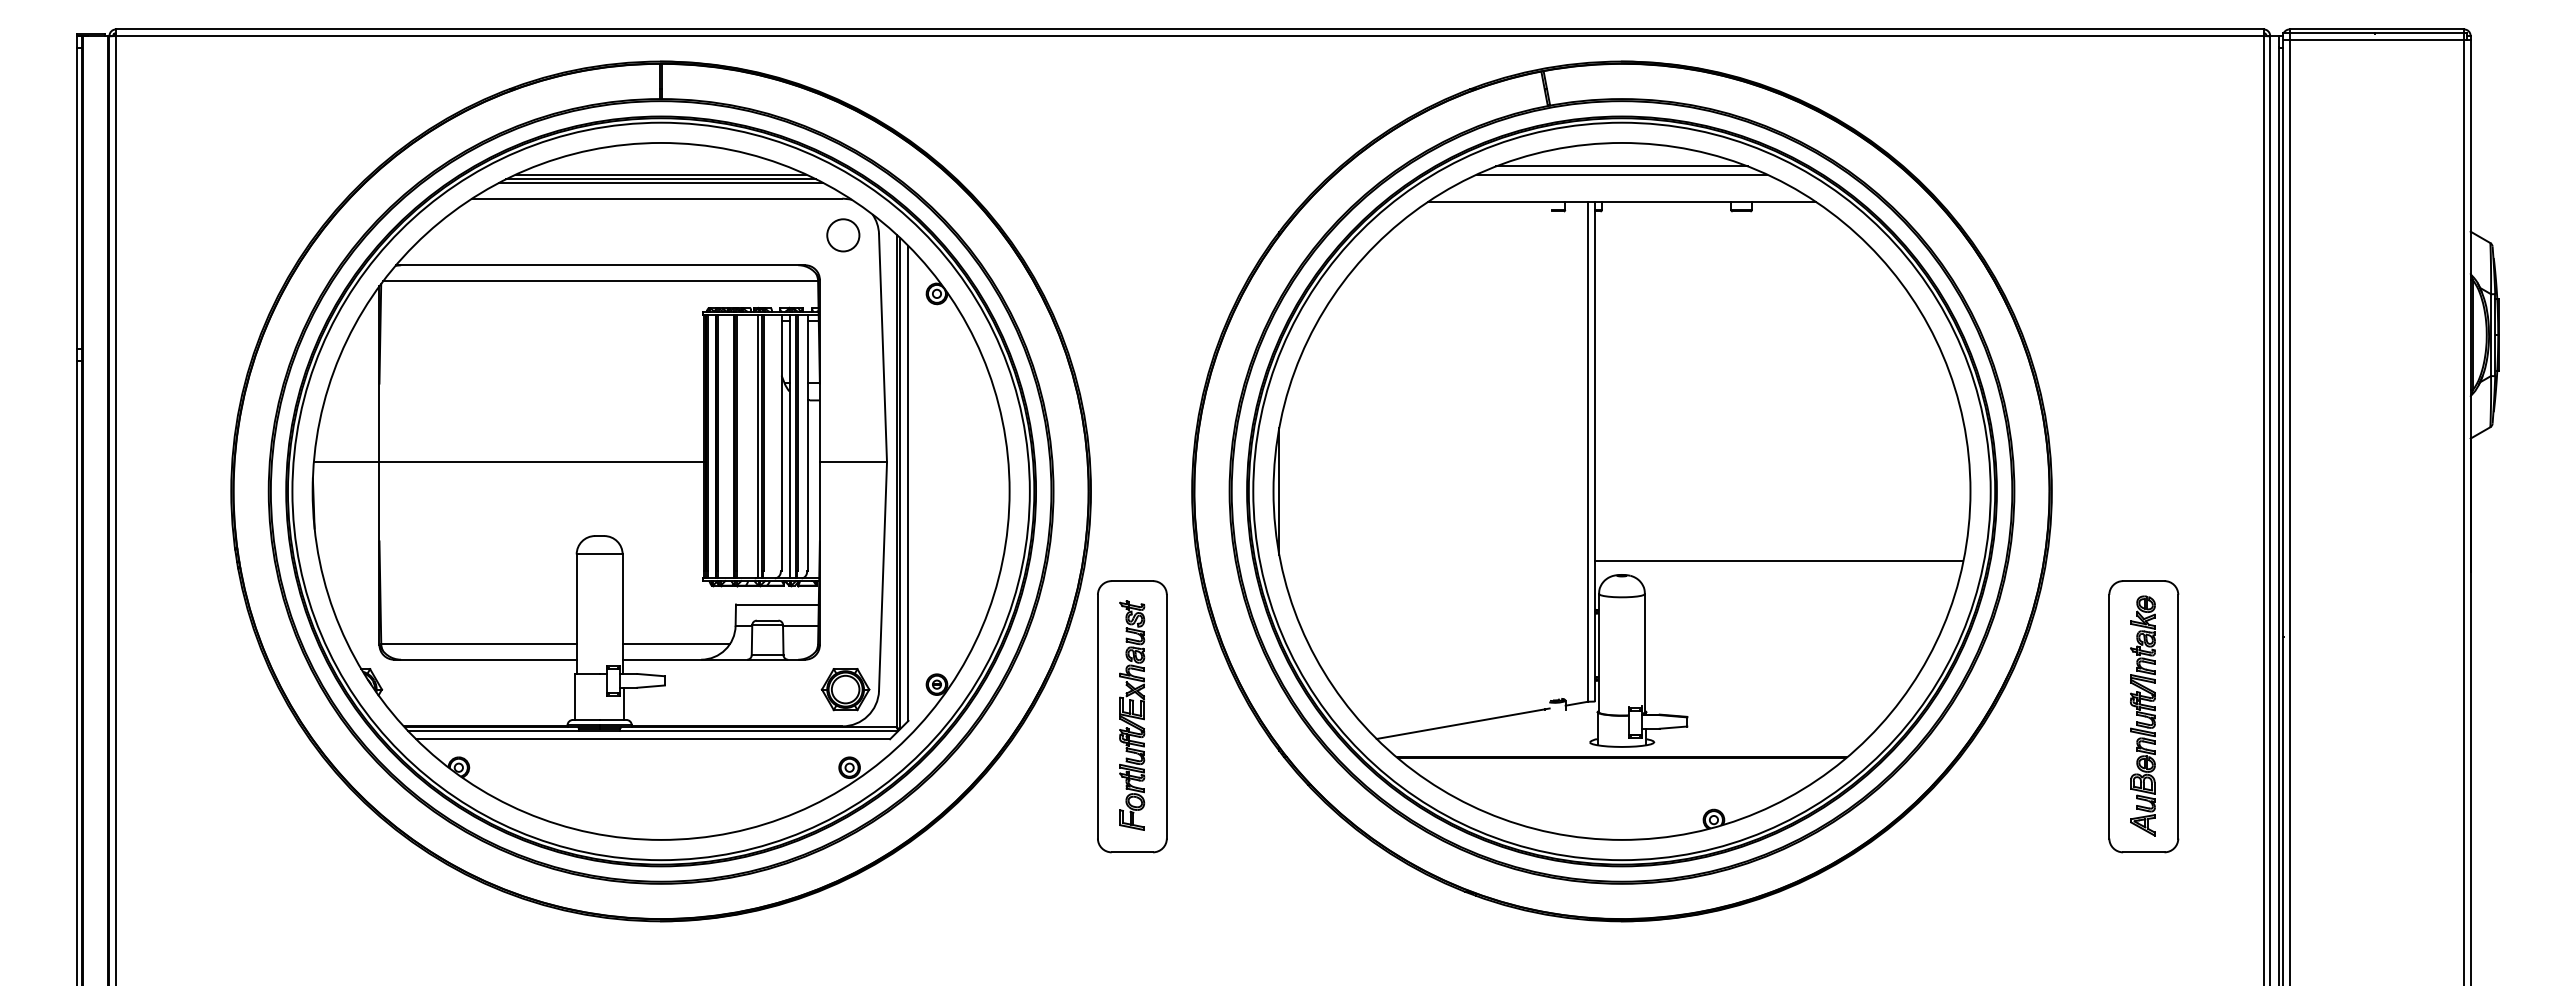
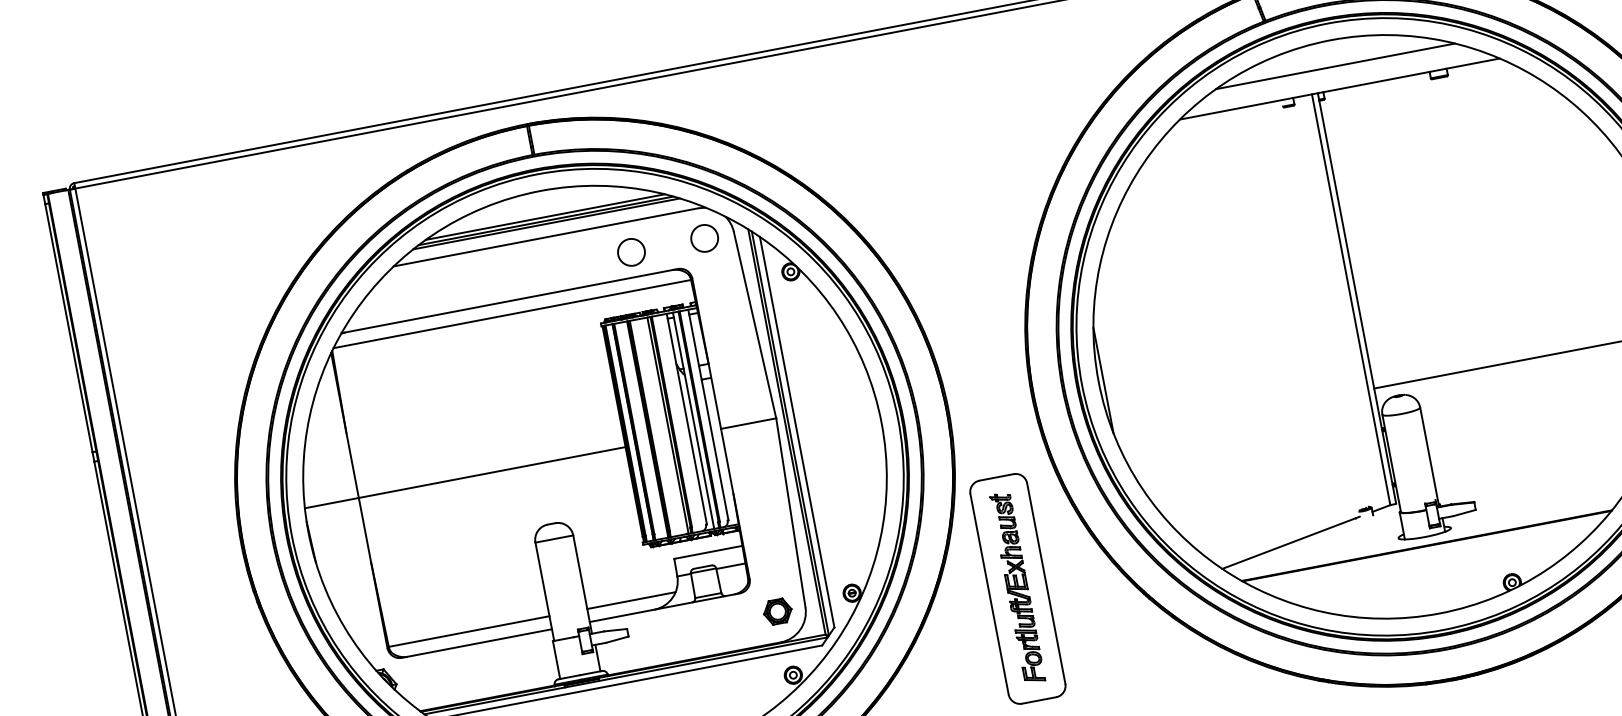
line: (1621, 166) -> (1333, 59), removed
circle: (754, 235) -> (631, 252), added
part: (845, 689) -> (777, 611), size x0.7

